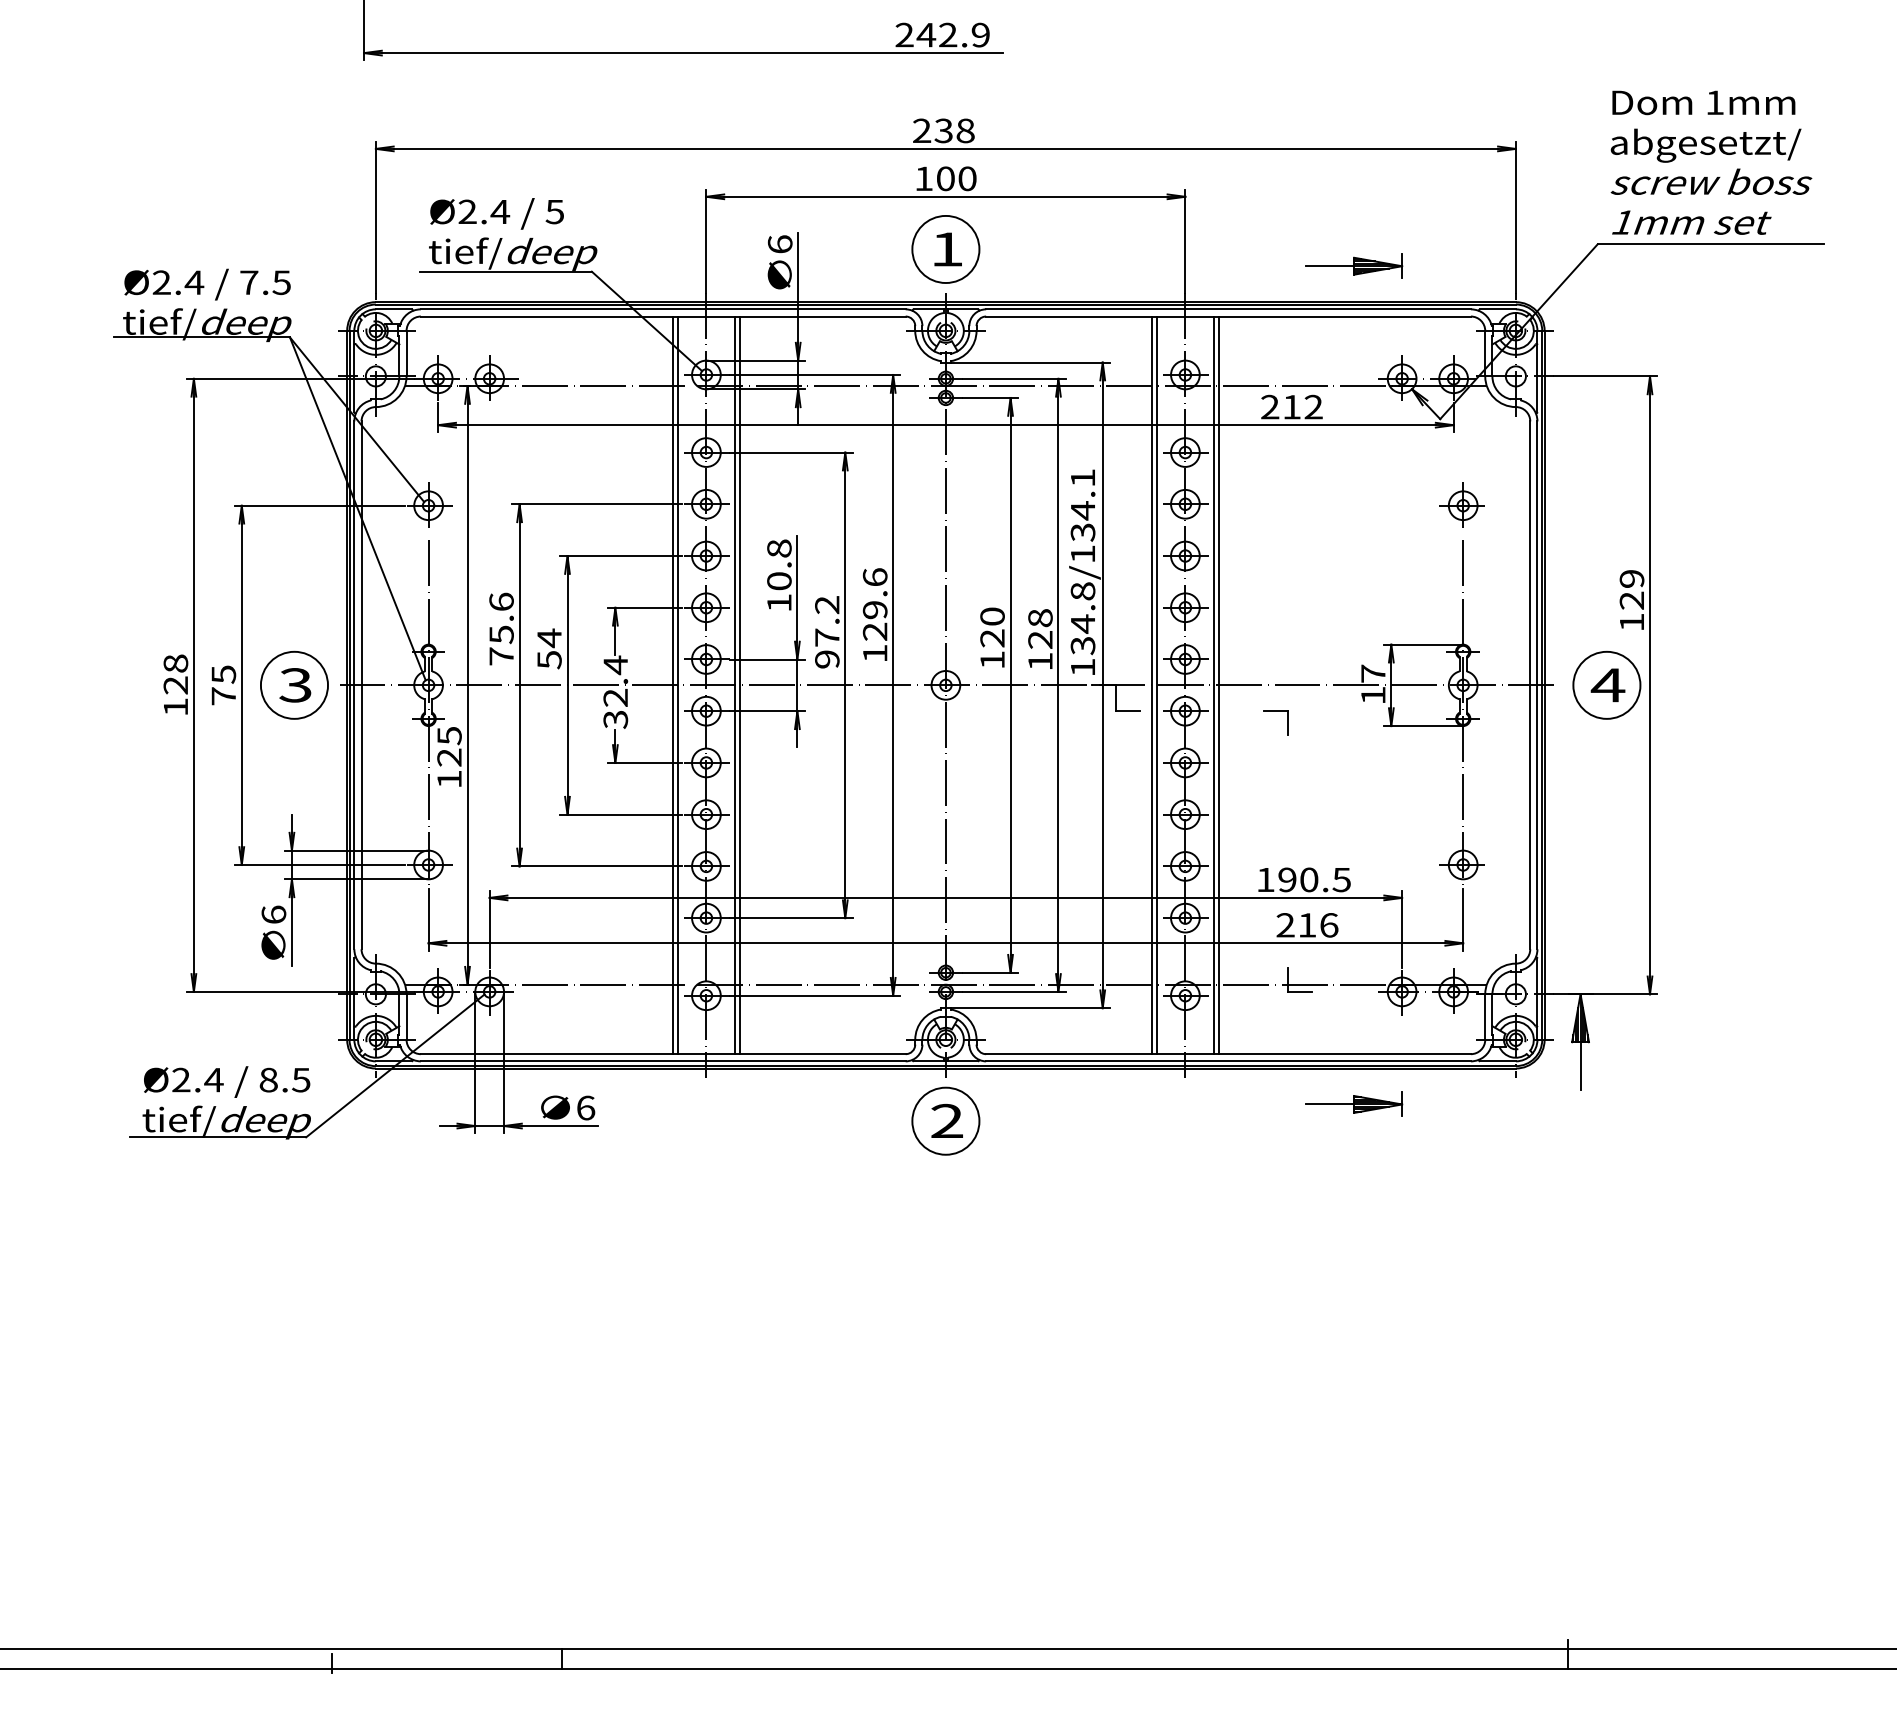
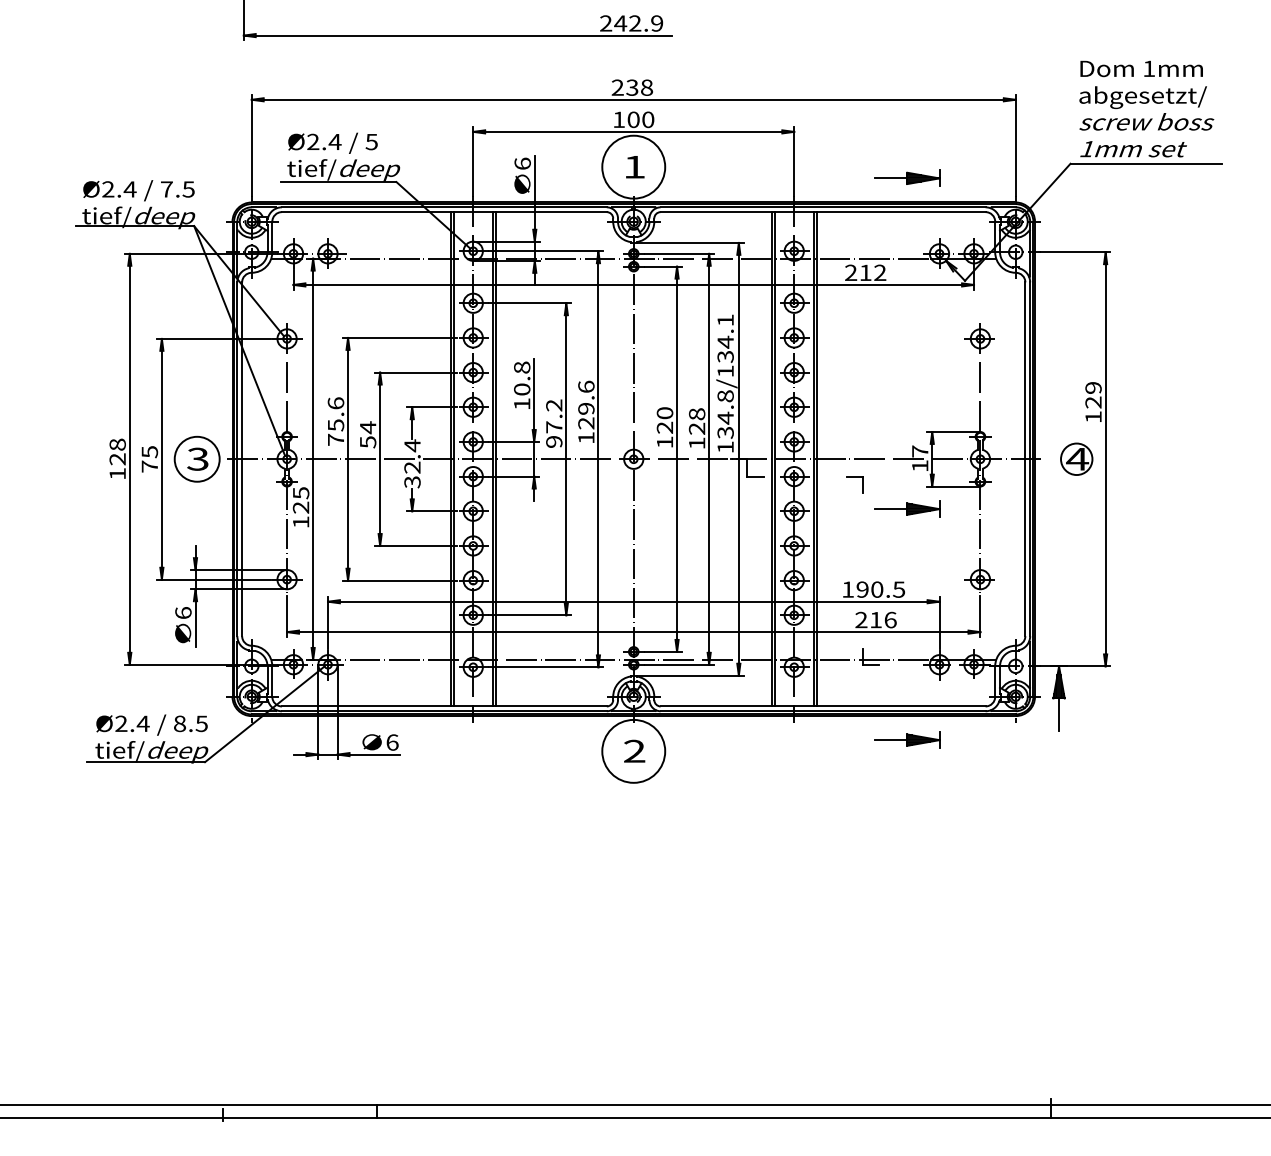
circle: (945, 248) -> (633, 166), size x1.4
circle: (1606, 684) -> (1076, 458), size x0.7
part: (1354, 758) -> (907, 508), added
circle: (945, 1119) -> (633, 750), size x1.4

